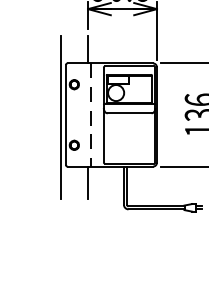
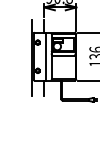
line: (90, 116) -> (45, 57), dashed -> solid

